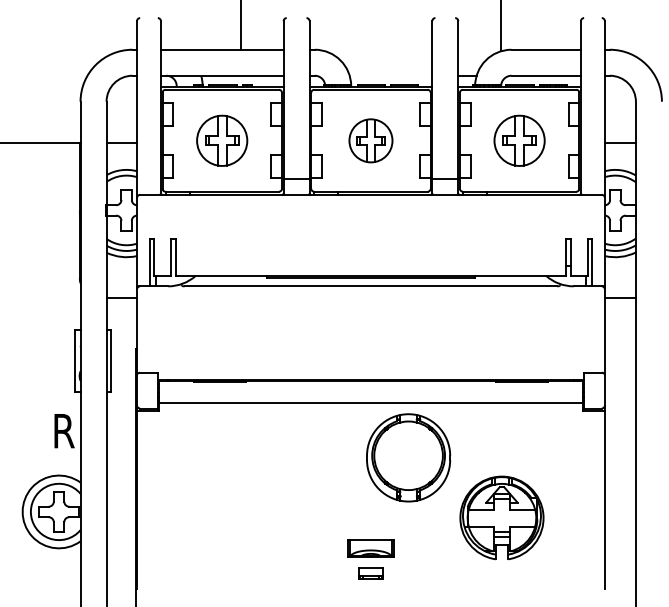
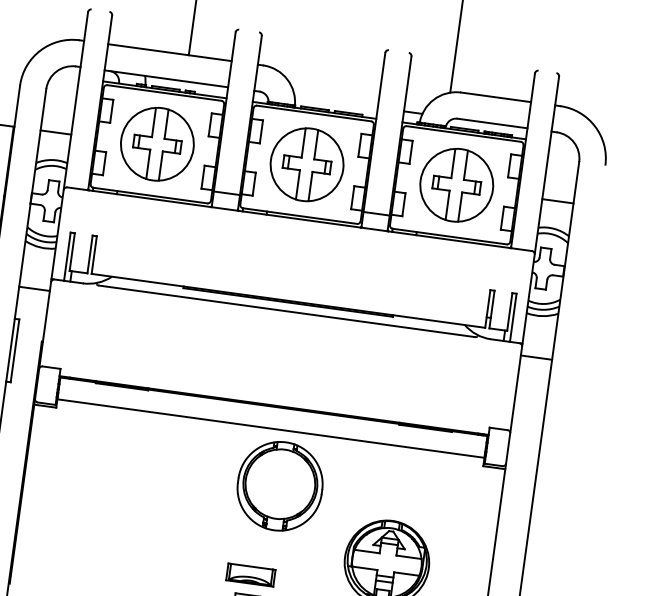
part: (221, 140) -> (156, 143), size x1.43
part: (370, 140) -> (306, 164), size x1.67
part: (519, 140) -> (456, 185), size x1.43
part: (408, 457) -> (280, 485), moved

